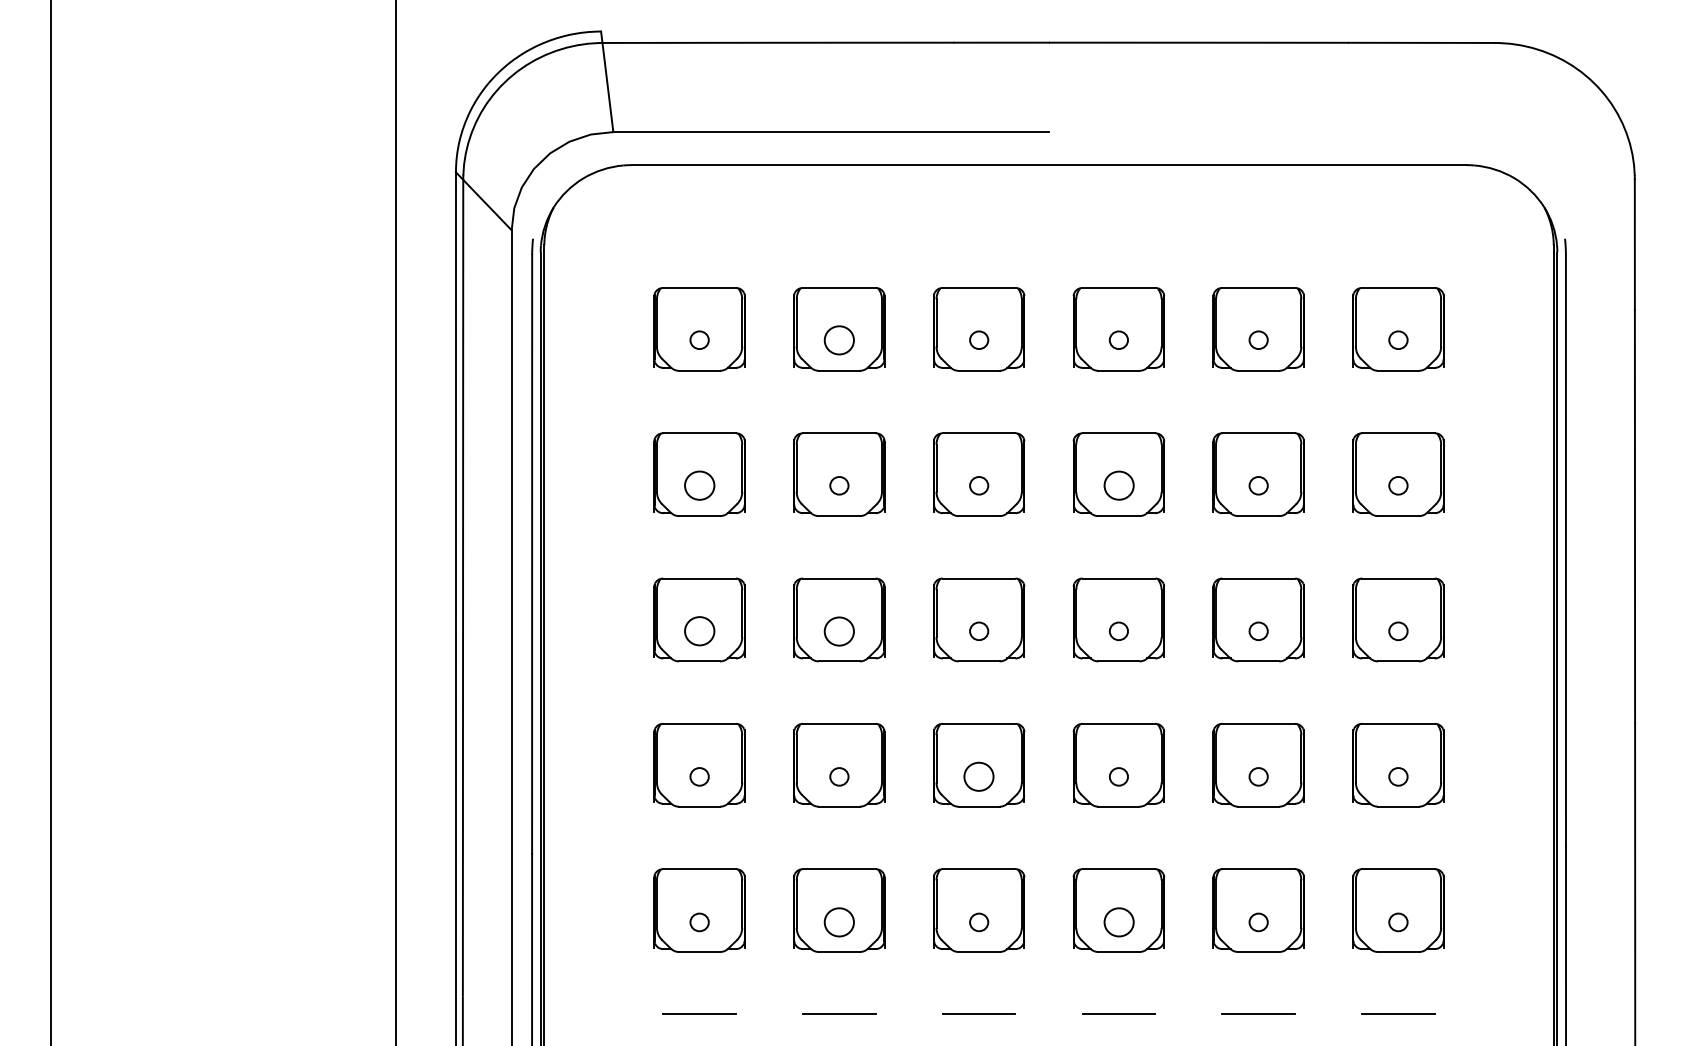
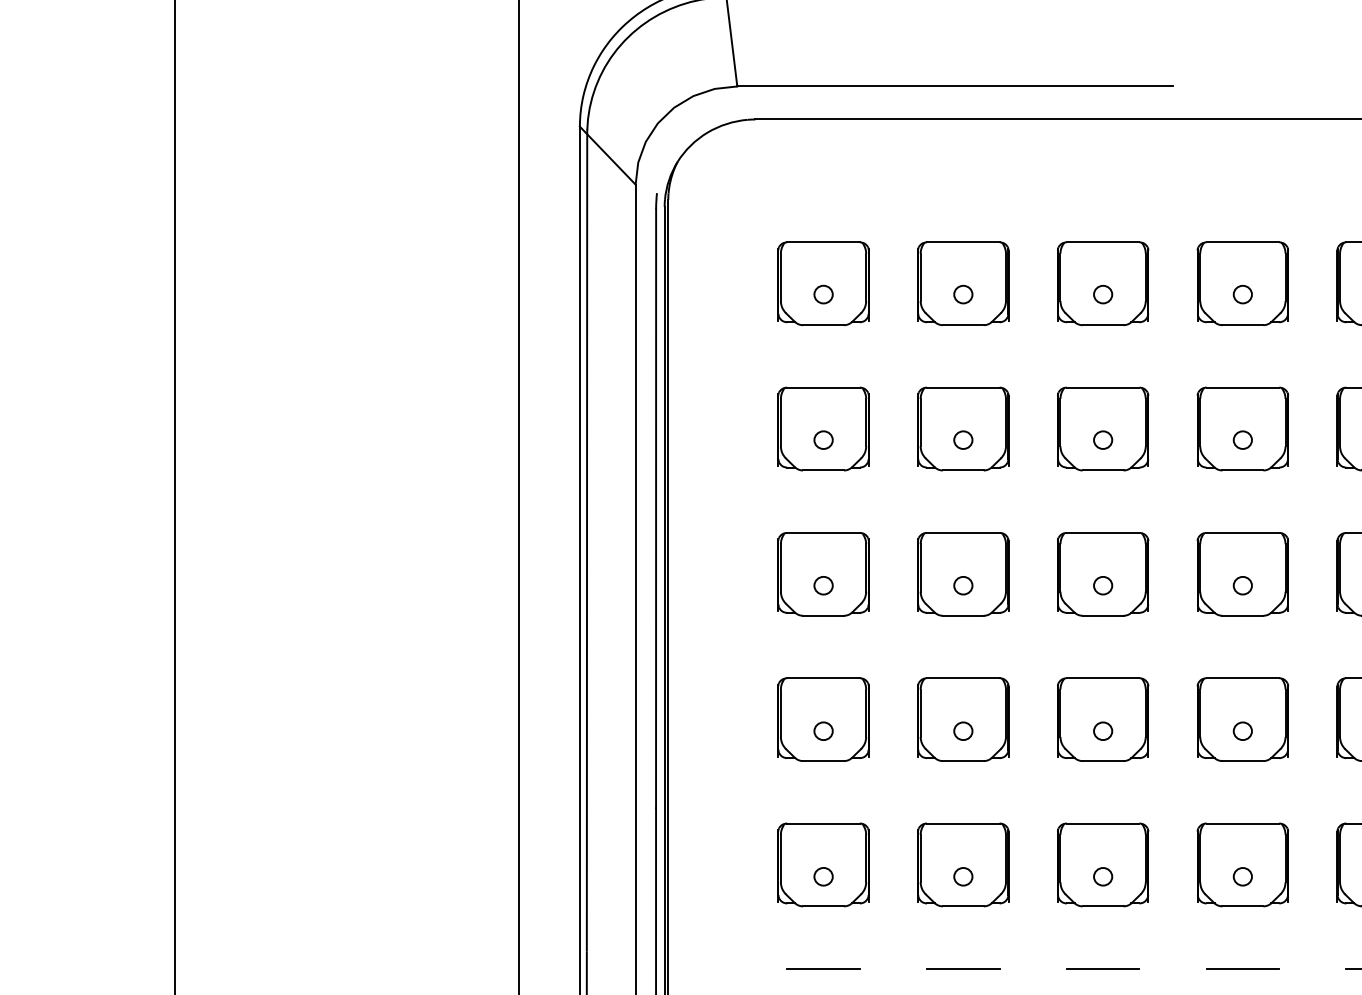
part: (839, 339) -> (963, 293), size x0.62
part: (699, 485) -> (823, 439), size x0.62
part: (1118, 485) -> (1242, 439), size x0.62
part: (839, 630) -> (963, 584), size x0.62
part: (699, 631) -> (823, 585), size x0.62
part: (979, 776) -> (1103, 730), size x0.62
part: (839, 922) -> (963, 876), size x0.62
part: (1118, 922) -> (1242, 876), size x0.62

